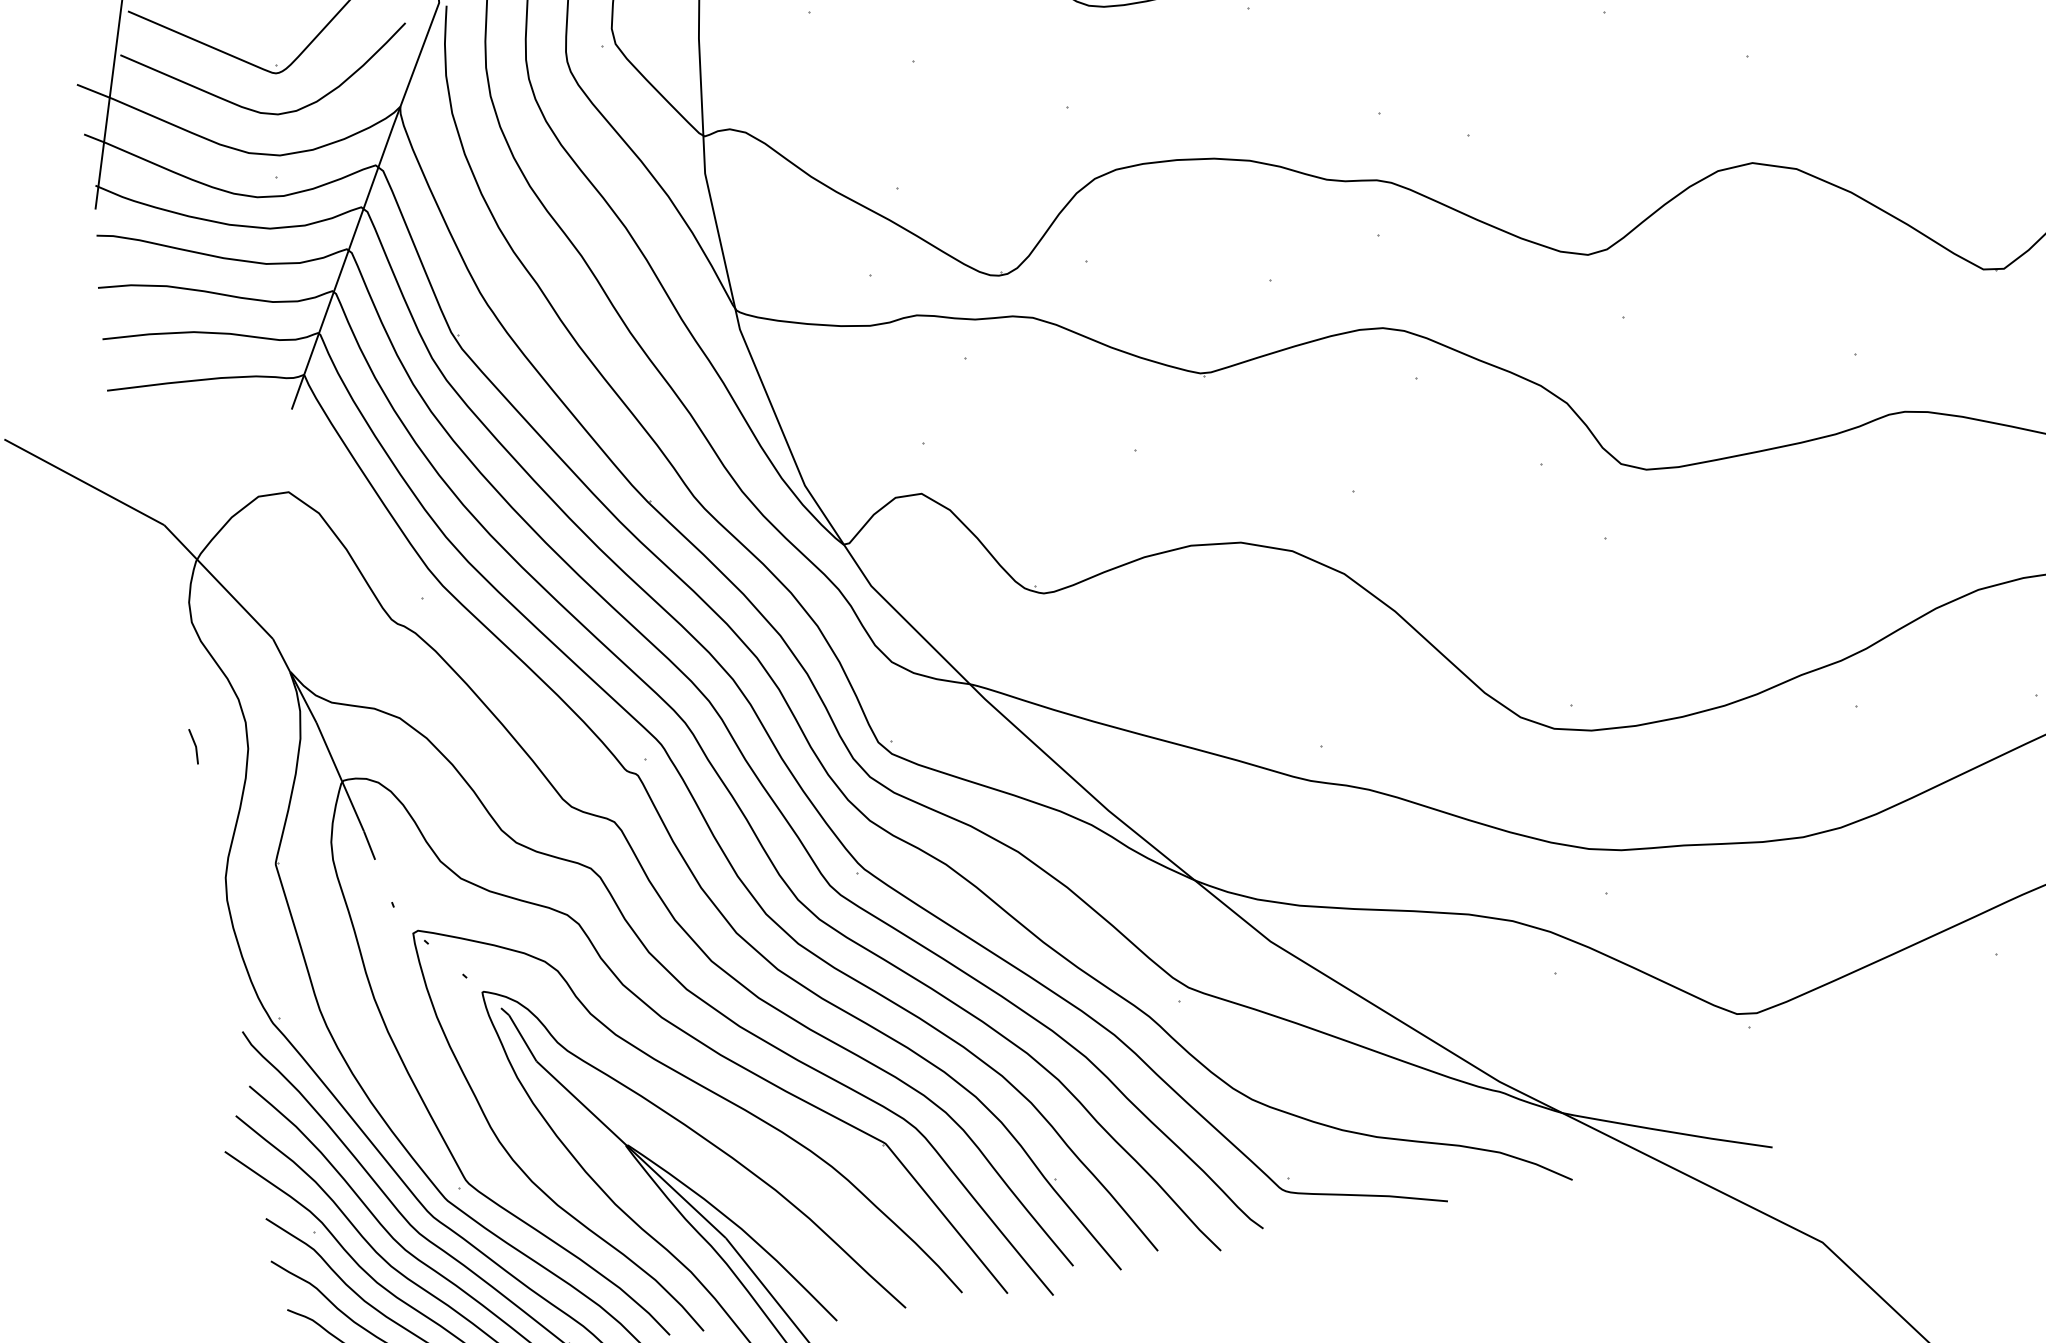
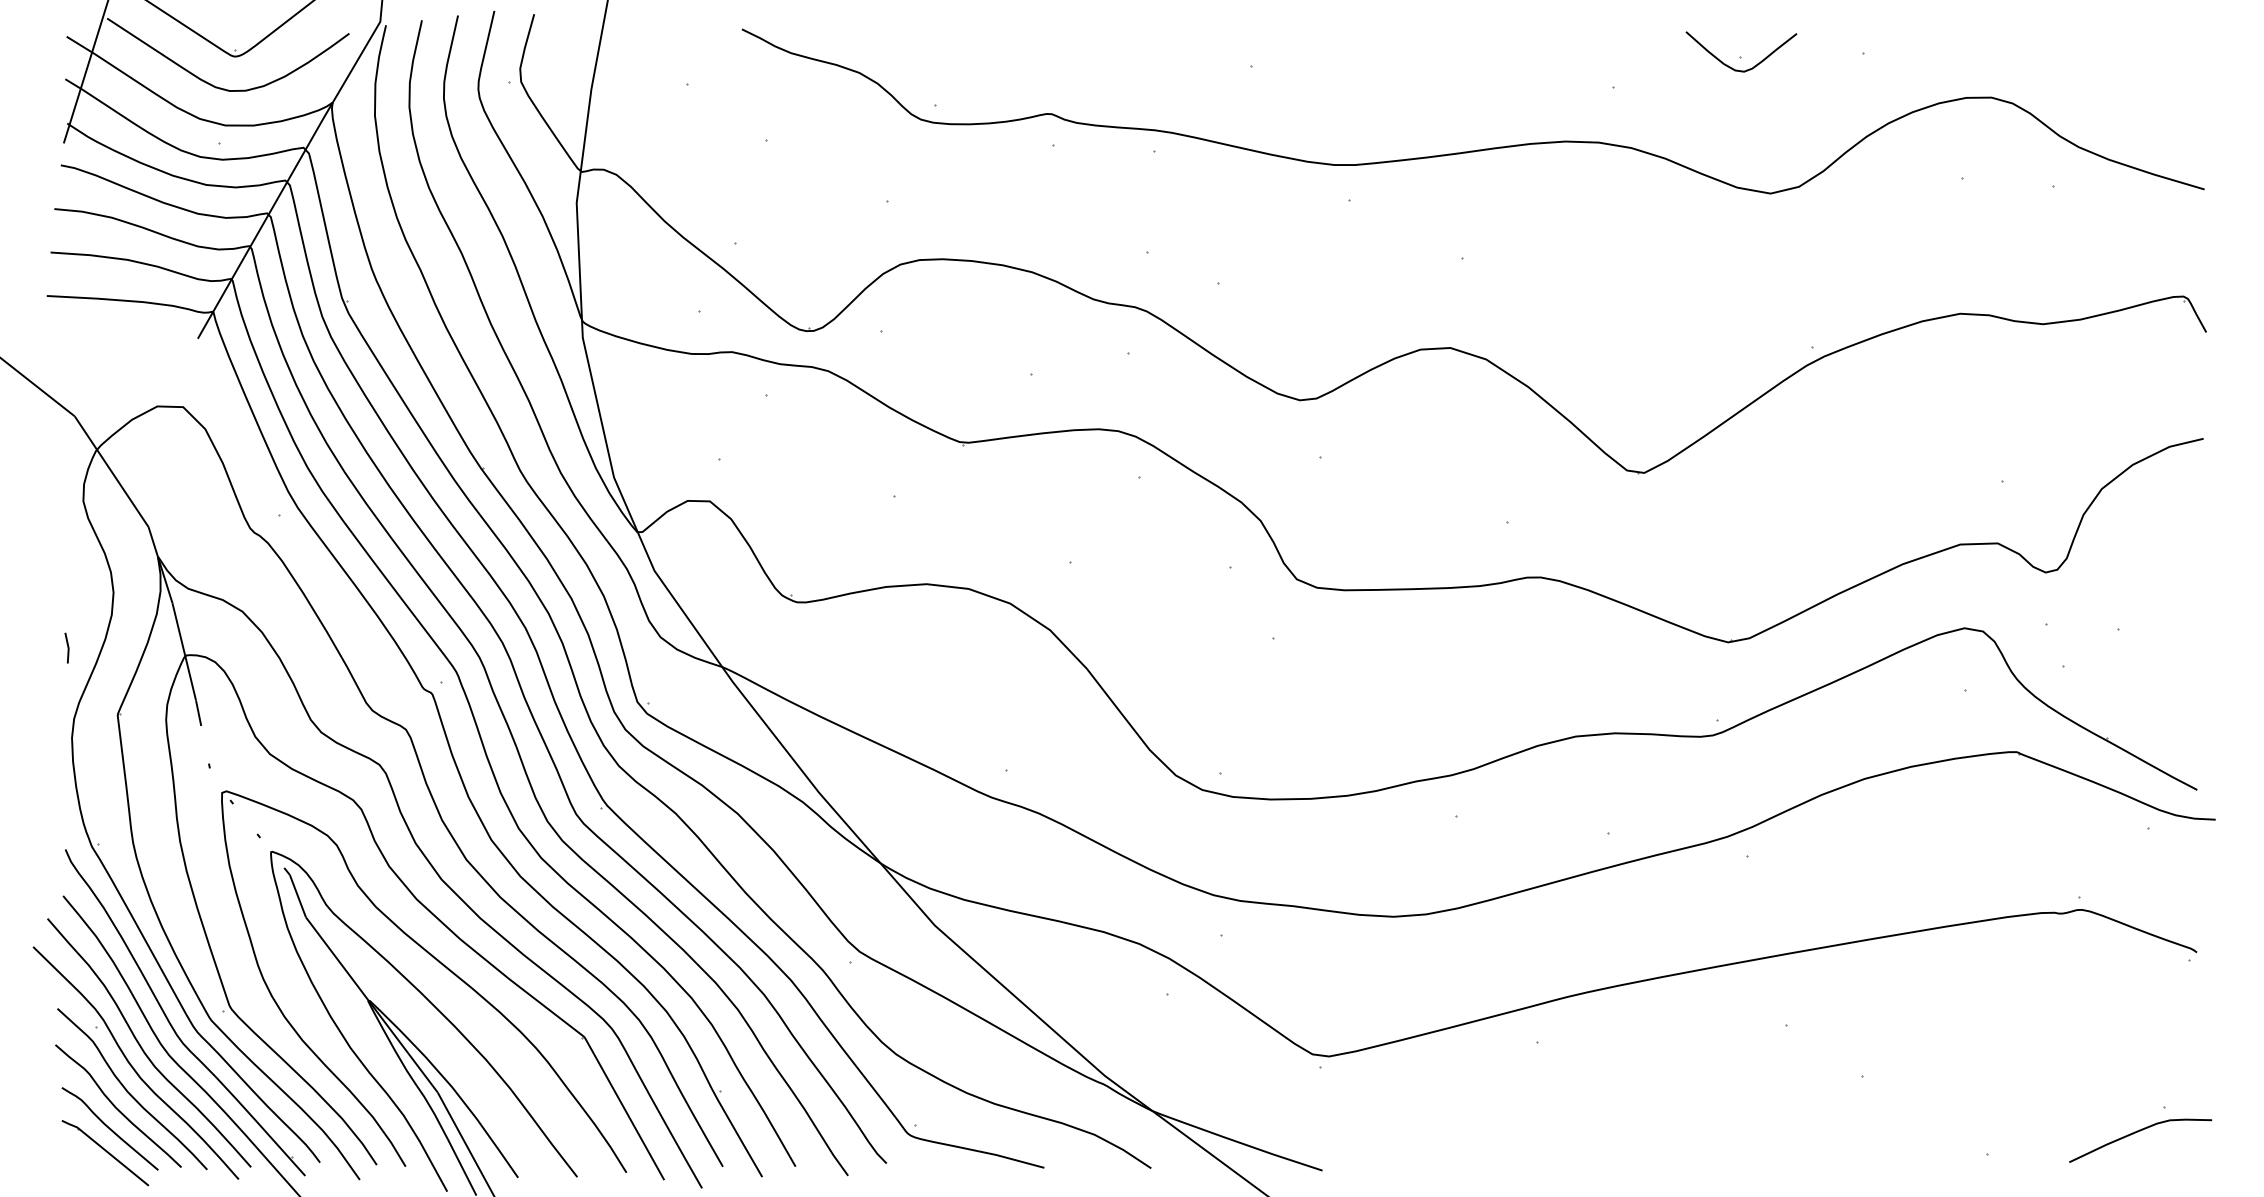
line: (194, 745) -> (67, 647), moved

